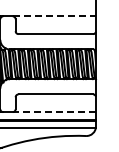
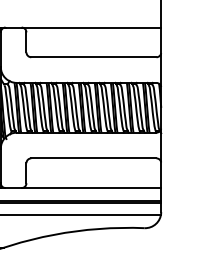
line: (54, 16) -> (91, 27), dashed -> solid
line: (54, 112) -> (91, 188), dashed -> solid

